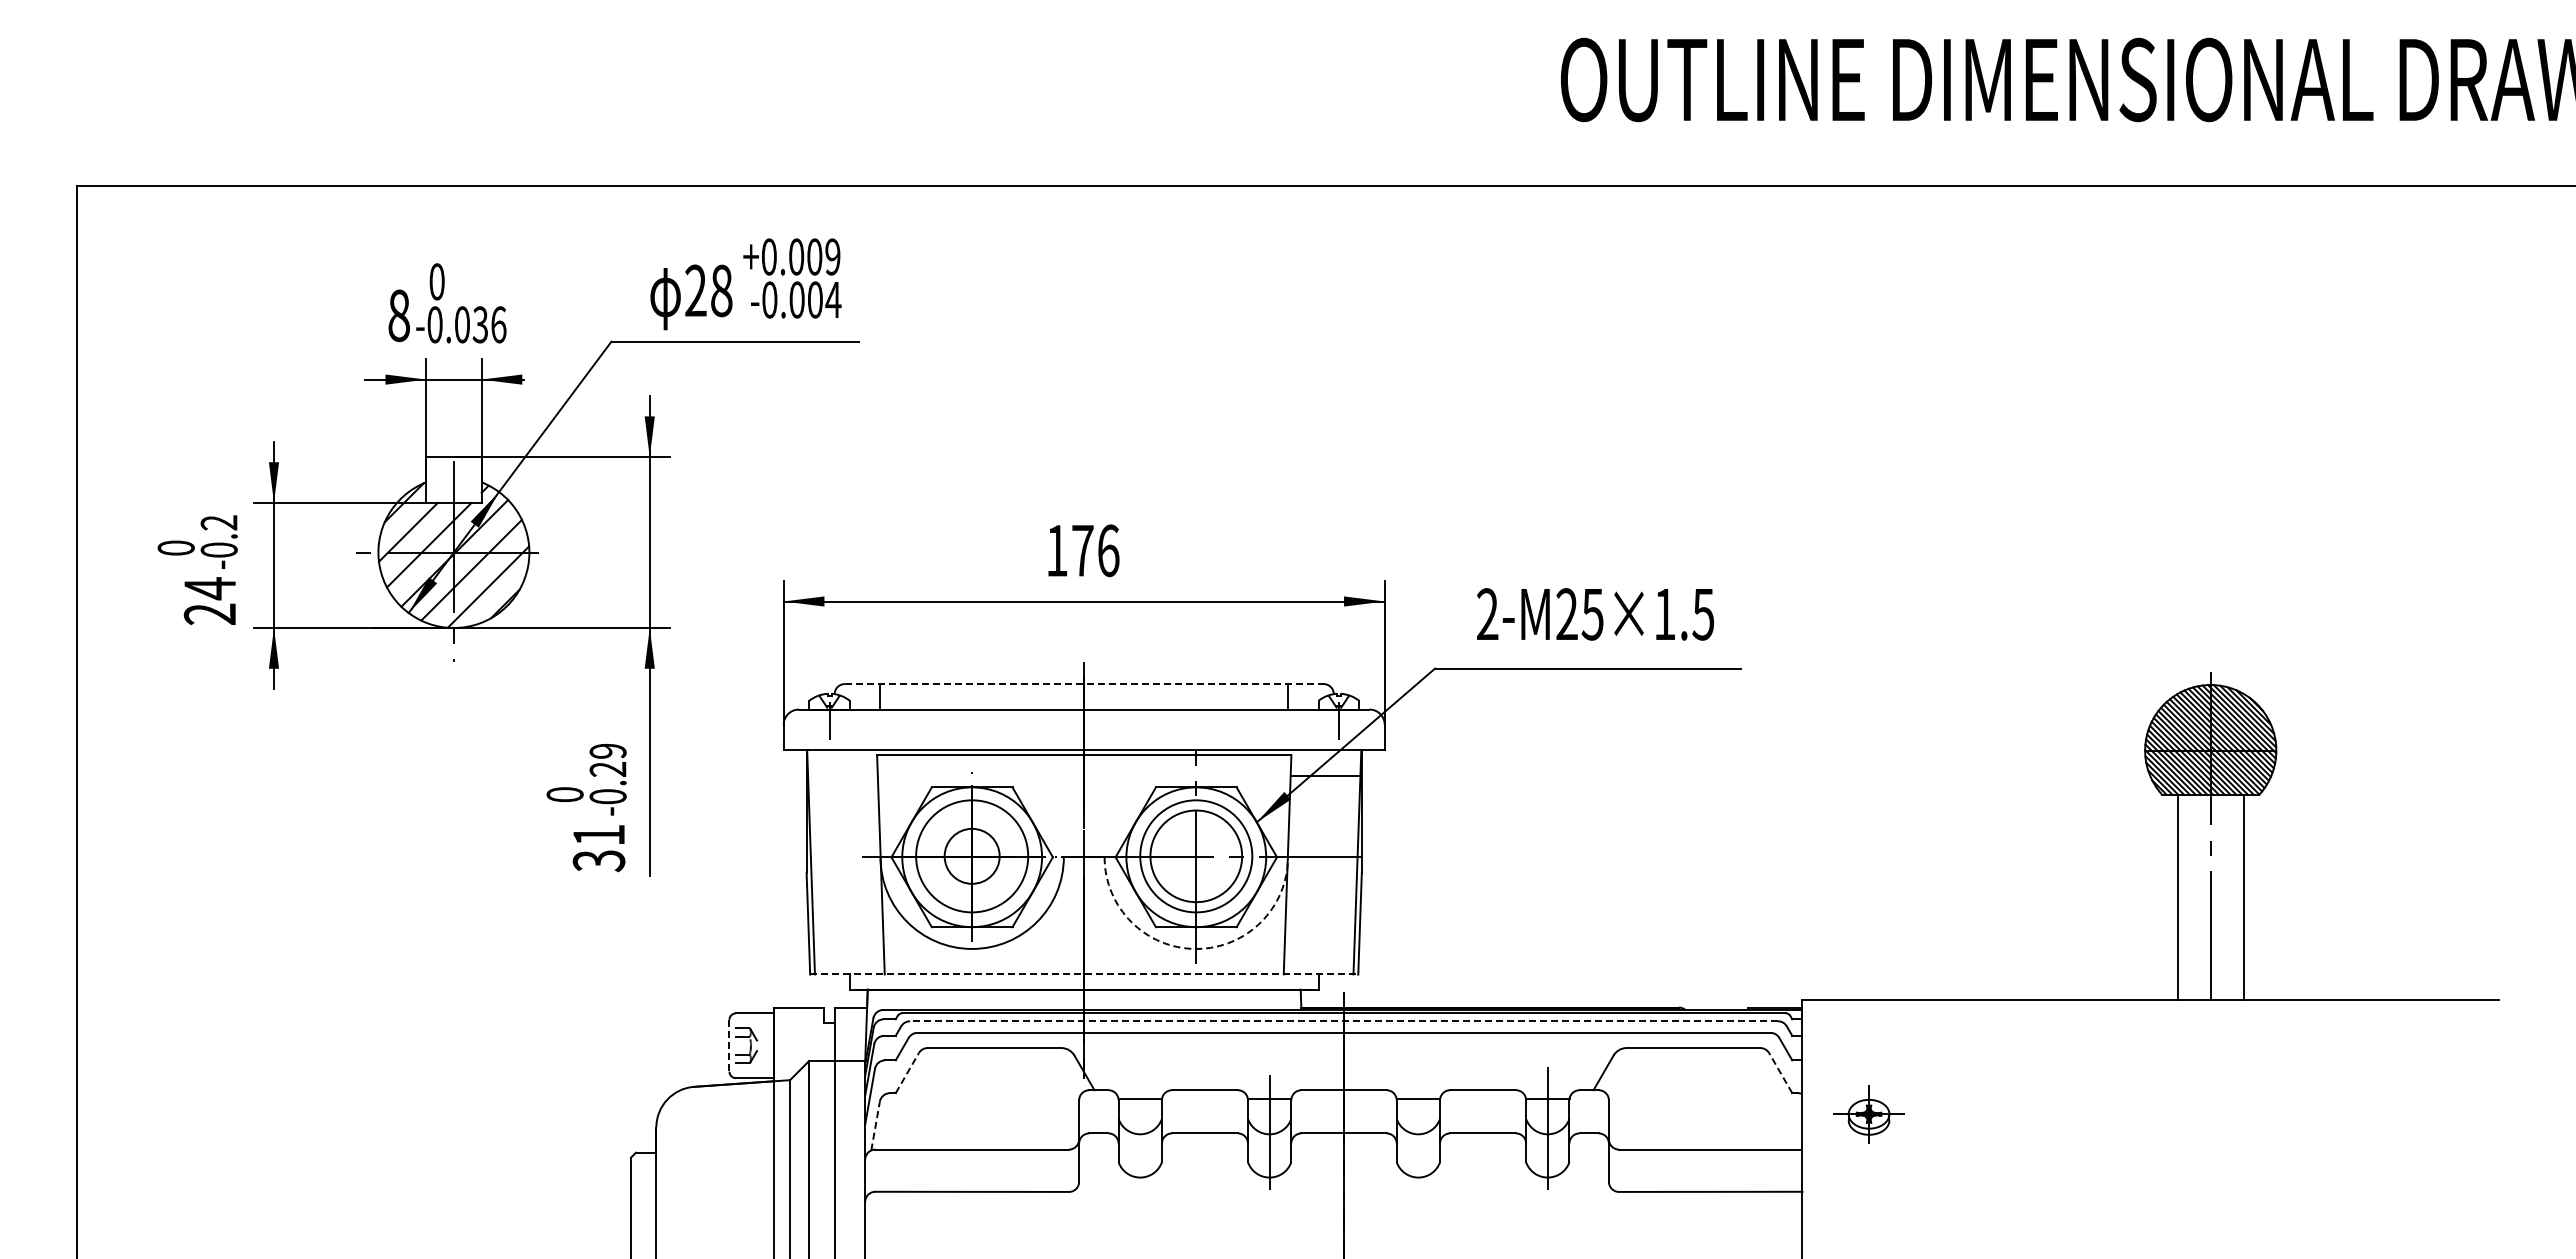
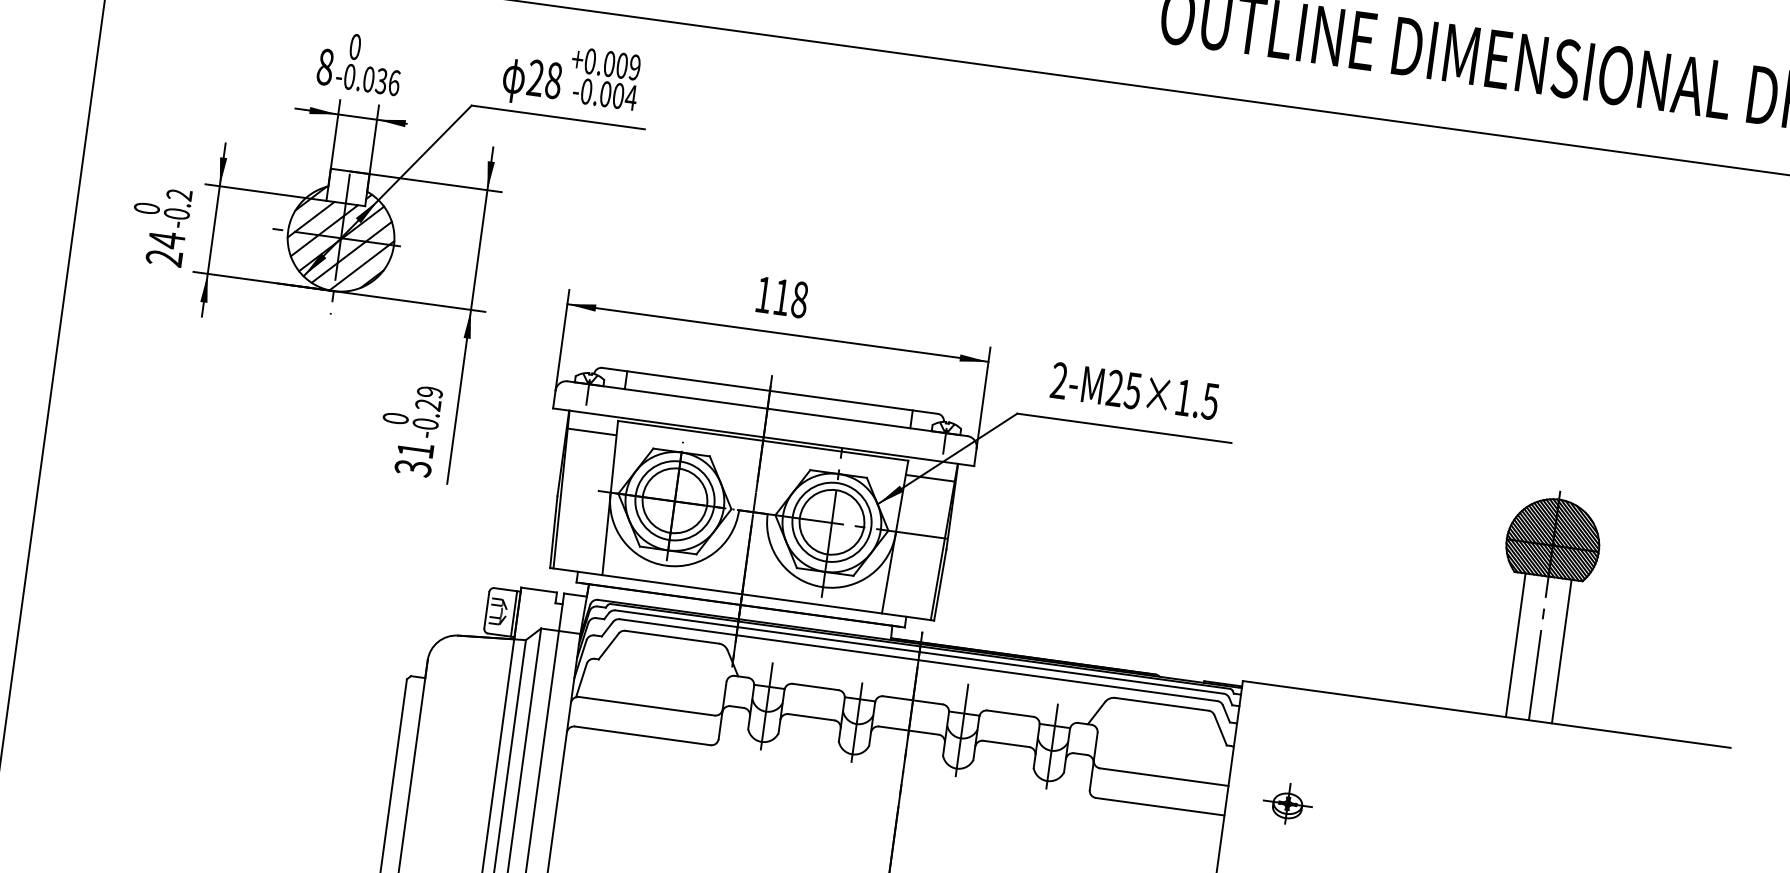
text: (1095, 550) -> (790, 298), 176 -> 118
line: (1084, 684) -> (770, 391), dashed -> solid
line: (842, 775) -> (591, 431), added
circle: (972, 856) -> (675, 500), size x1.67
arc: (1196, 948) -> (823, 586), dashed -> solid
line: (1084, 974) -> (742, 594), dashed -> solid
line: (1344, 1021) -> (919, 652), dashed -> solid
line: (729, 1045) -> (486, 610), dashed -> solid
line: (768, 1045) -> (514, 613), added
line: (907, 1072) -> (608, 646), dashed -> solid
line: (1780, 1072) -> (1220, 729), dashed -> solid
part: (1868, 1114) -> (1287, 803), moved
line: (1418, 1122) -> (962, 730), added
line: (875, 1126) -> (581, 680), dashed -> solid
line: (1140, 1126) -> (766, 706), added

